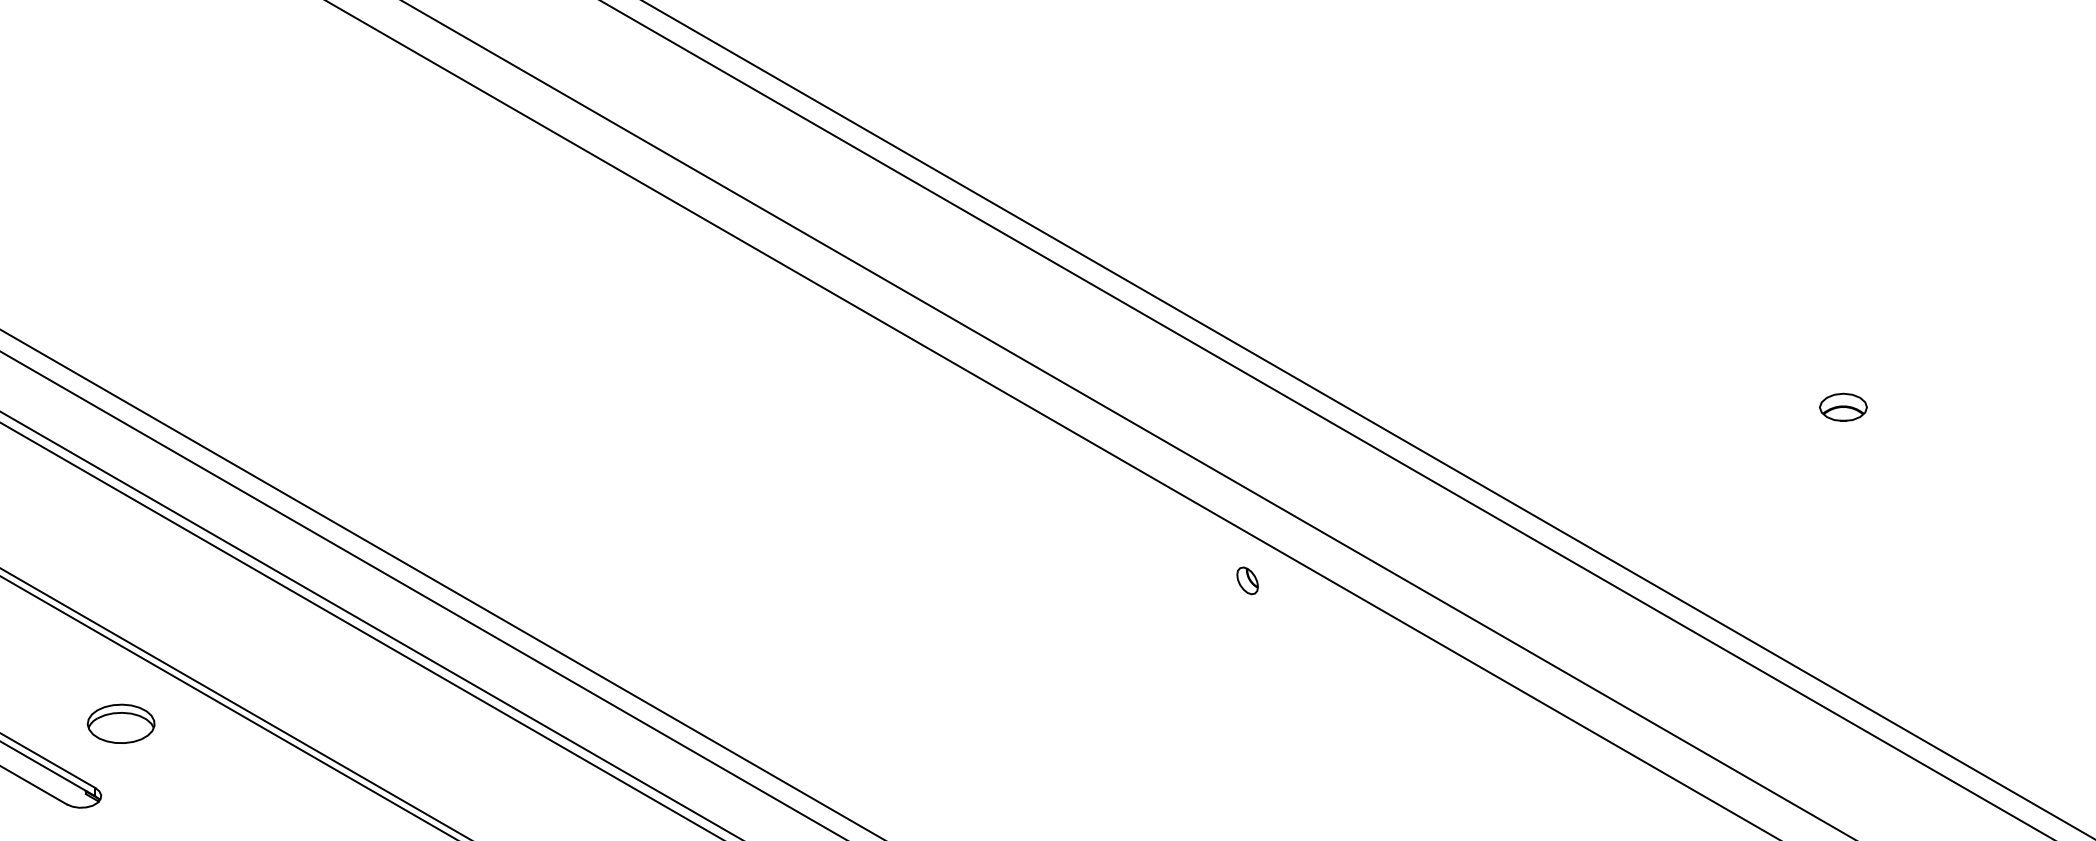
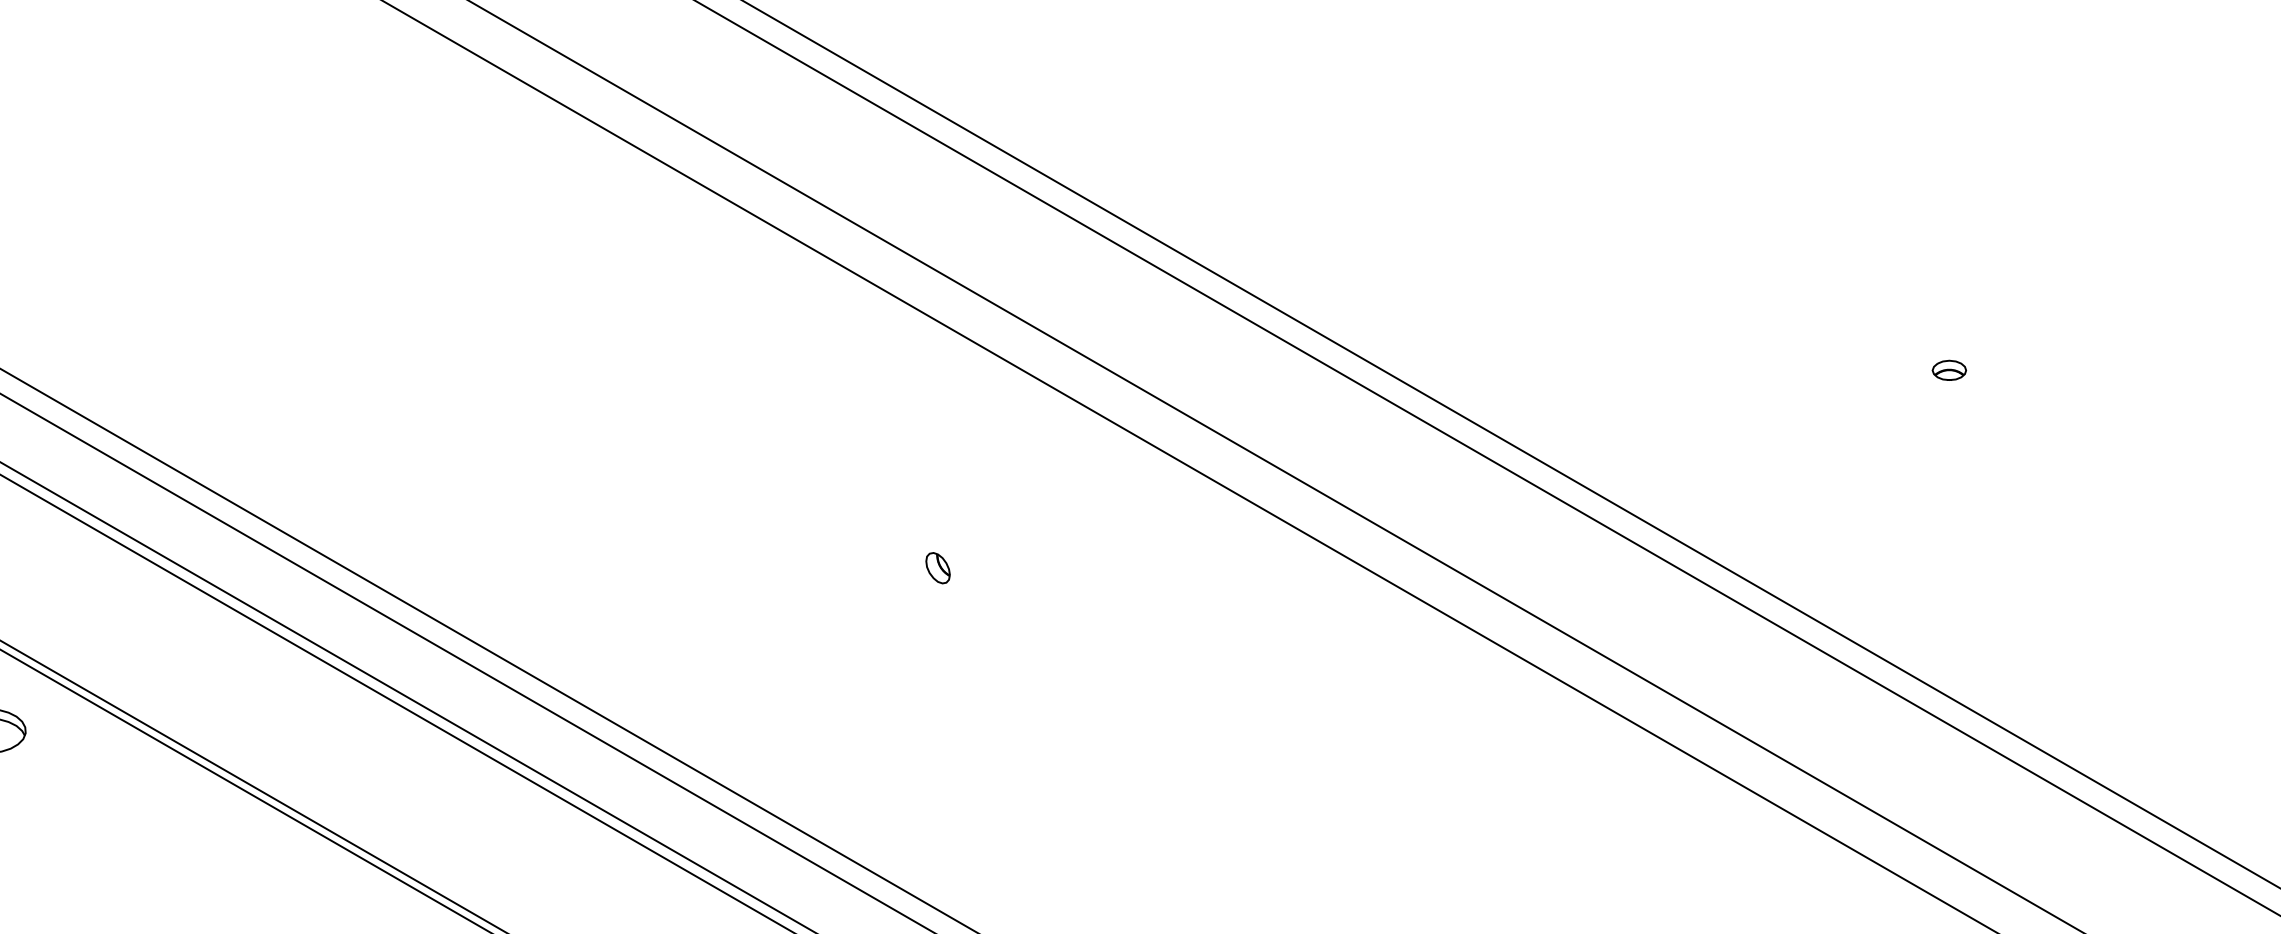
part: (1843, 406) -> (1949, 369), size x0.62
part: (1247, 580) -> (937, 567), moved

